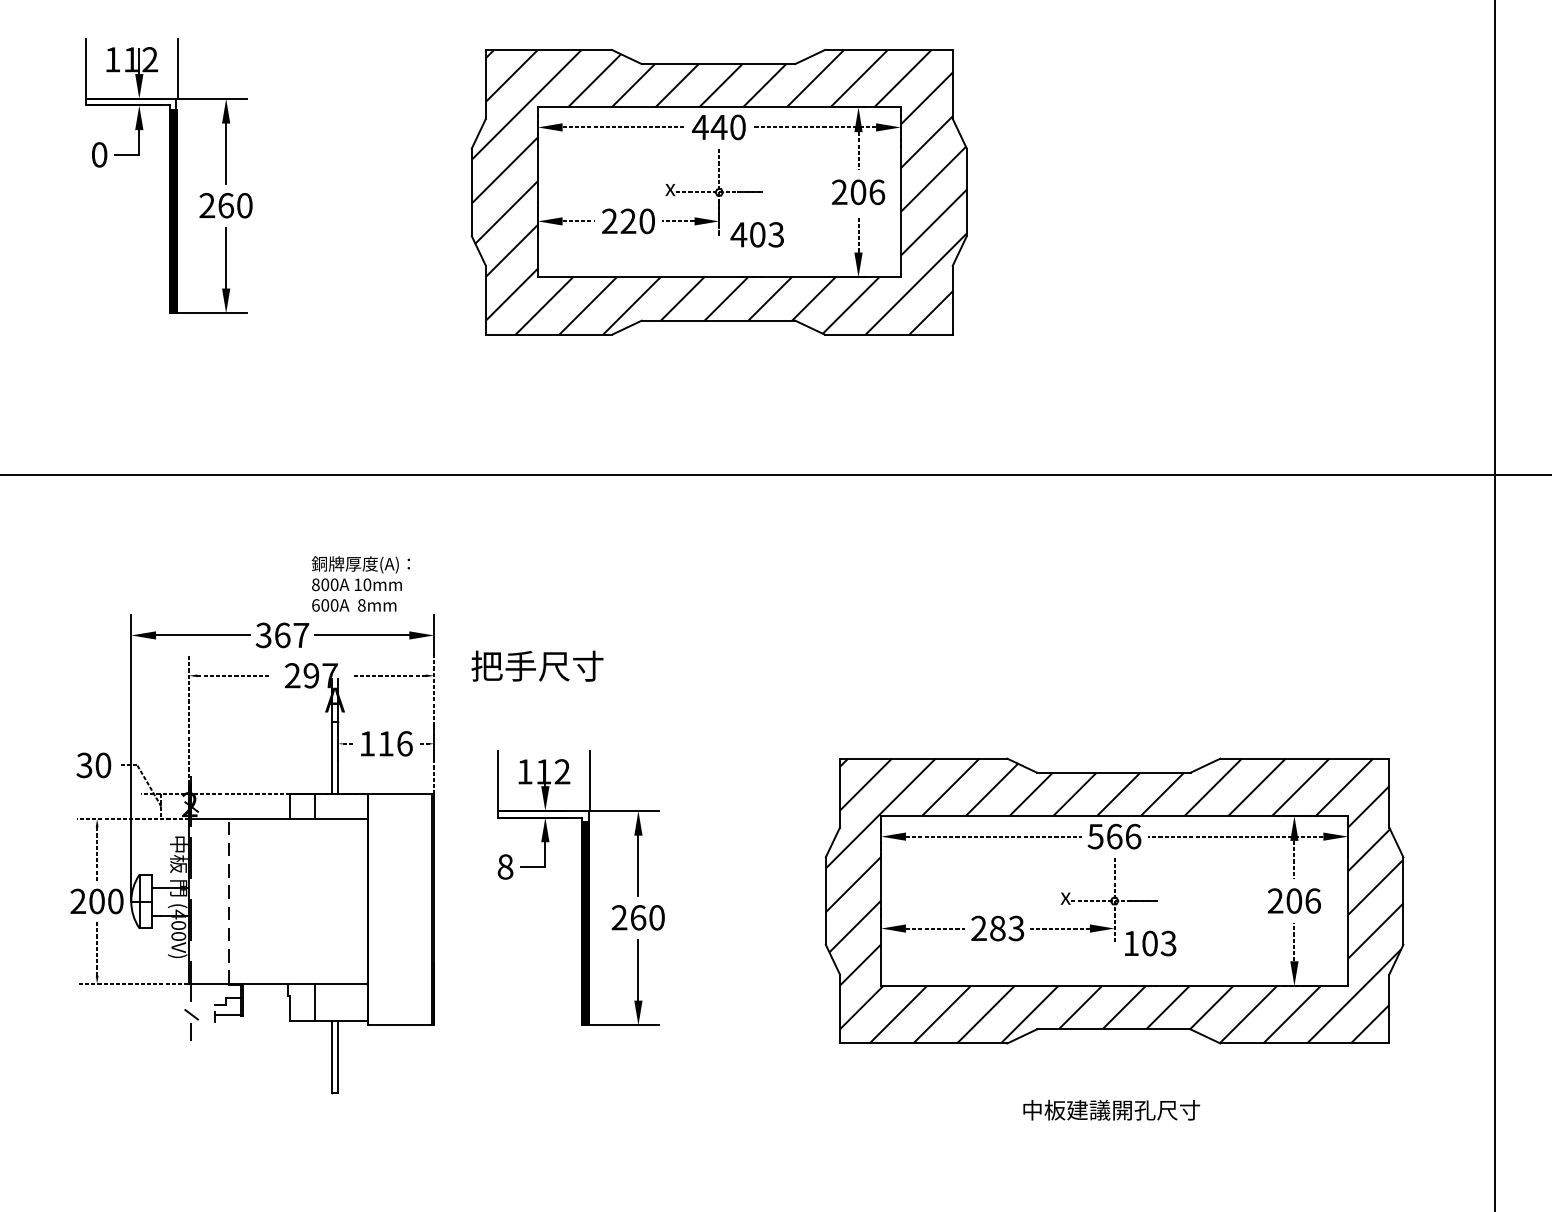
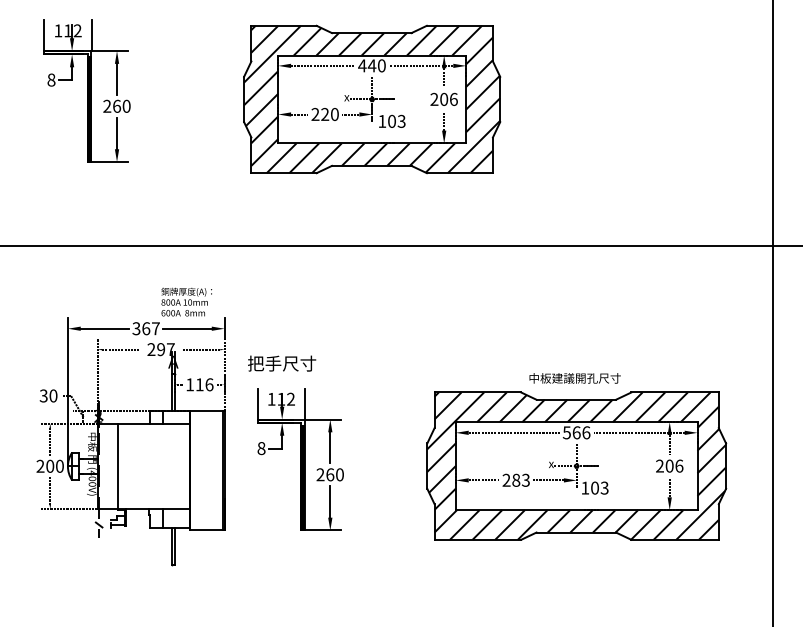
text: (99, 155) -> (51, 80), 0 -> 8
text: (739, 234) -> (382, 121), 403 -> 103
text: (538, 665) -> (282, 363), moved
line: (229, 901) -> (118, 466), dashed -> solid
text: (1110, 1110) -> (574, 378), moved

